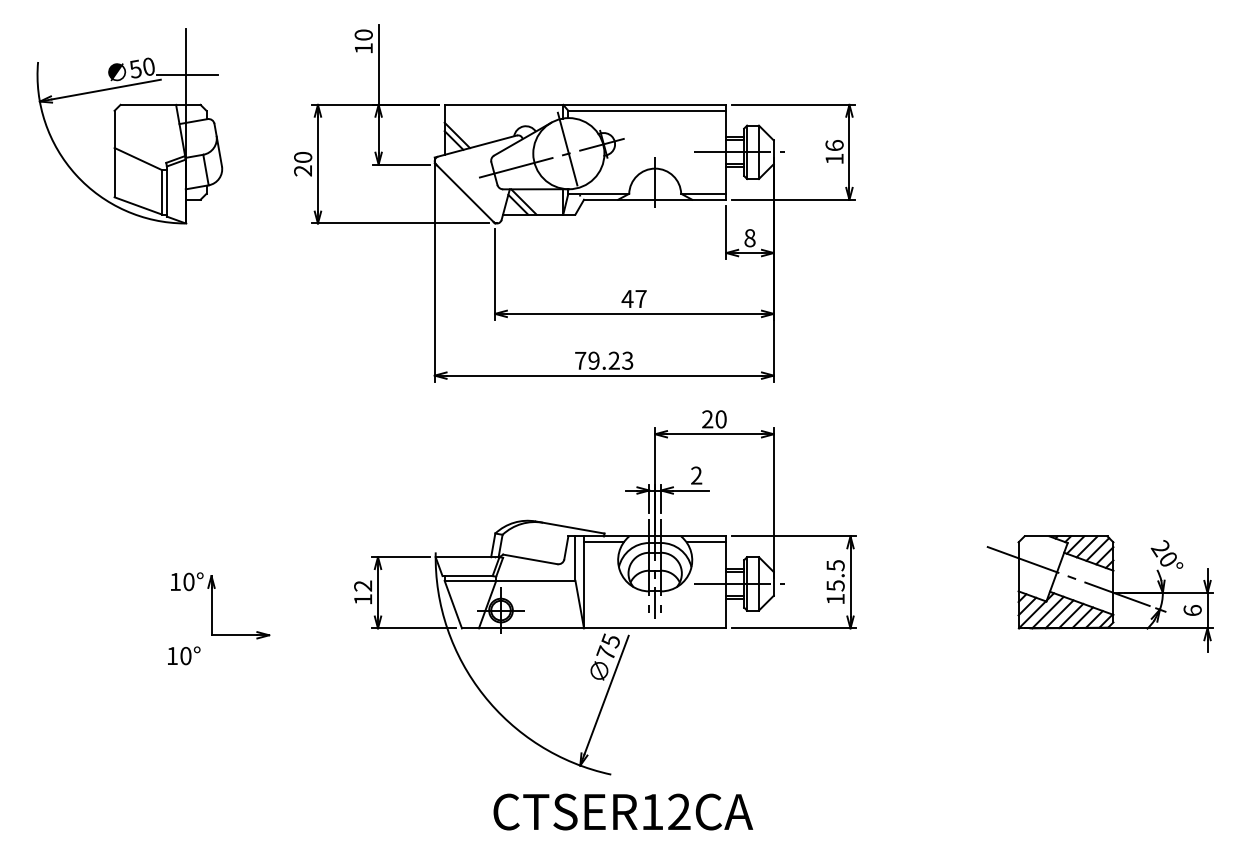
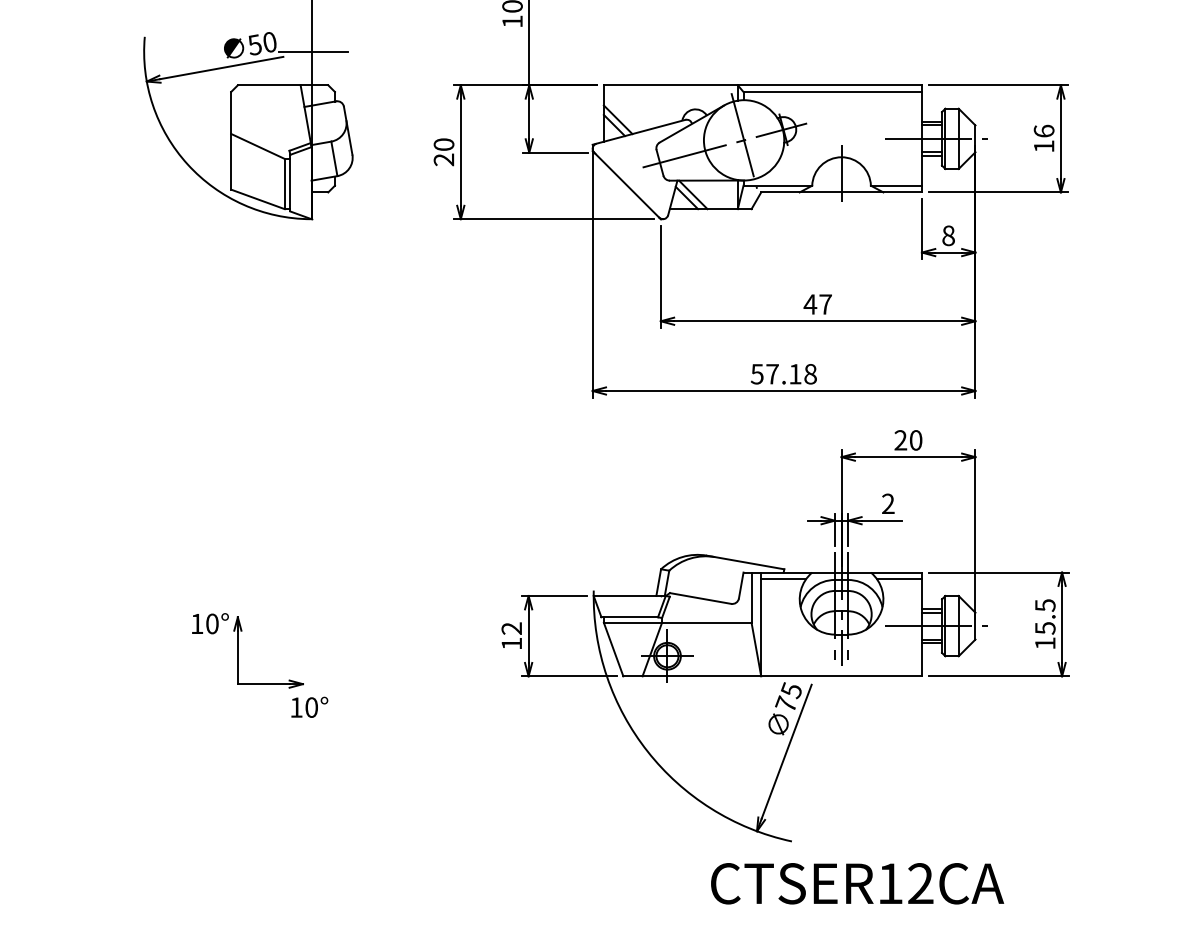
text: (603, 360) -> (783, 373), 79.23 -> 57.18
part: (212, 605) -> (238, 650), moved
text: (623, 811) -> (857, 883), moved

